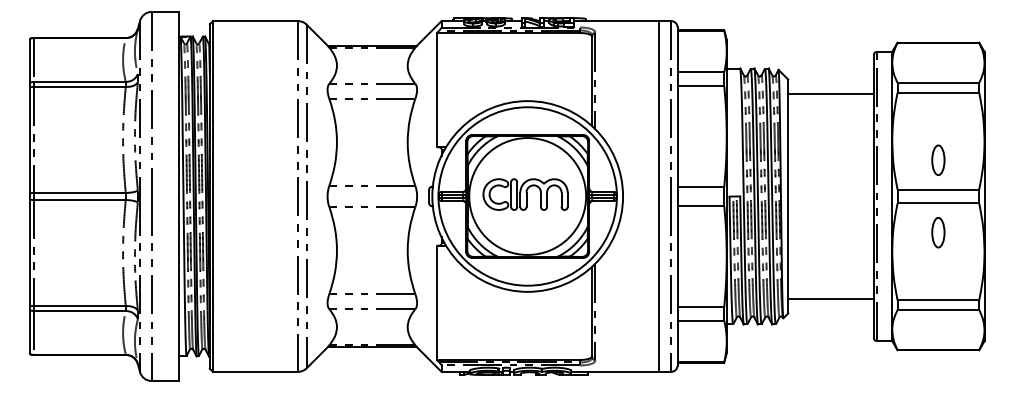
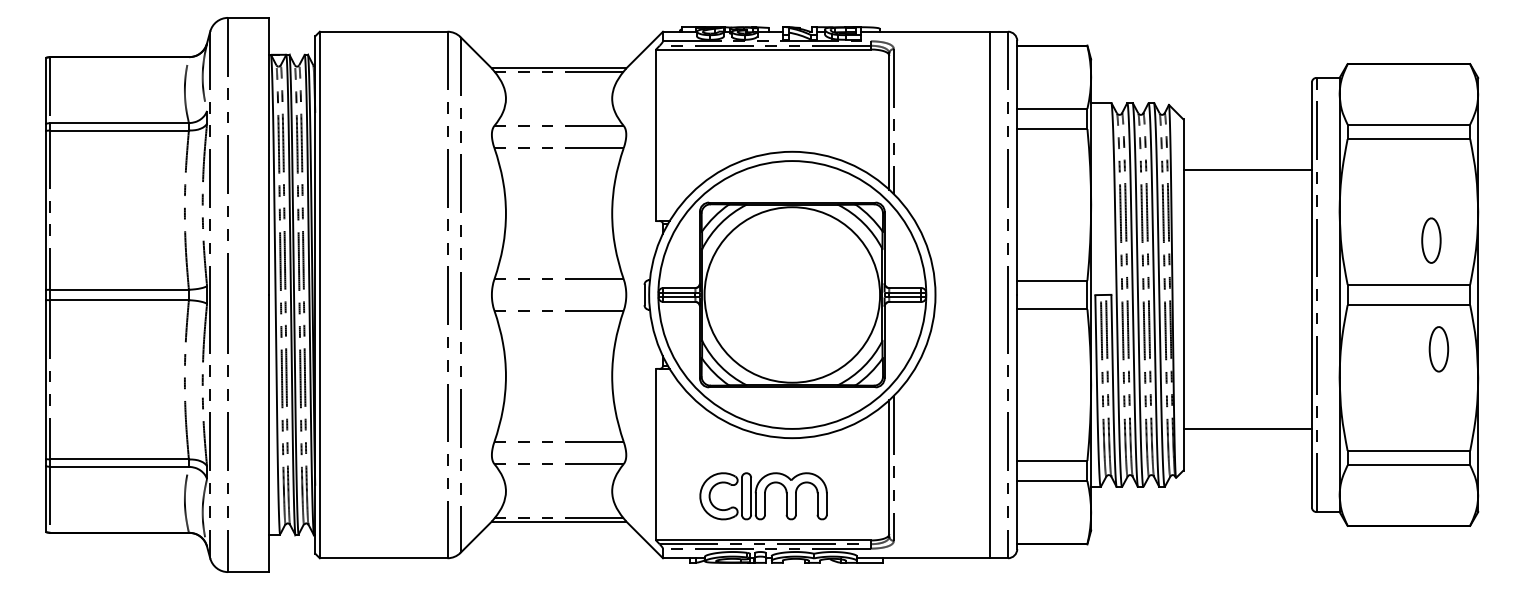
line: (830, 94) -> (1246, 170), moved
part: (938, 159) -> (1431, 239), moved
part: (525, 194) -> (763, 496), moved
part: (938, 232) -> (1439, 349), moved
line: (830, 298) -> (1246, 428), moved

